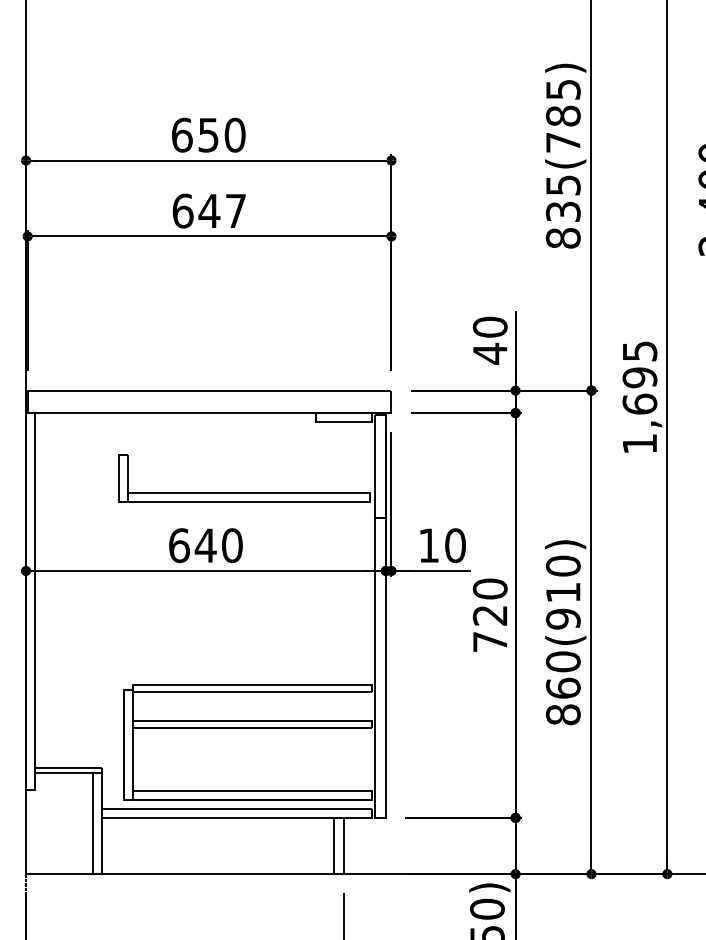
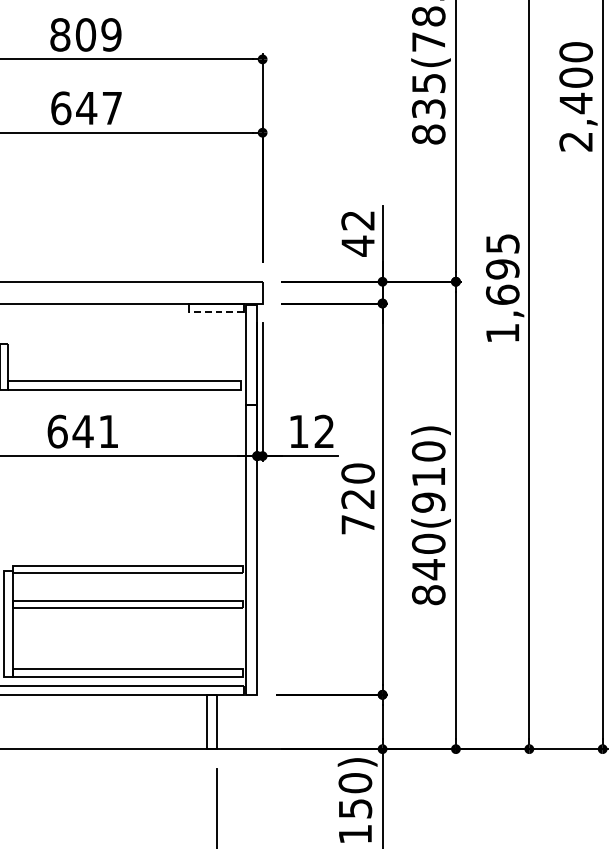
text: (208, 134) -> (85, 34), 650 -> 809
text: (489, 326) -> (357, 219), 40 -> 42
line: (343, 422) -> (216, 312), solid -> dashed
text: (232, 545) -> (108, 431), 640 -> 641
text: (455, 545) -> (324, 431), 10 -> 12
text: (563, 688) -> (428, 569), 860(910) -> 840(910)

